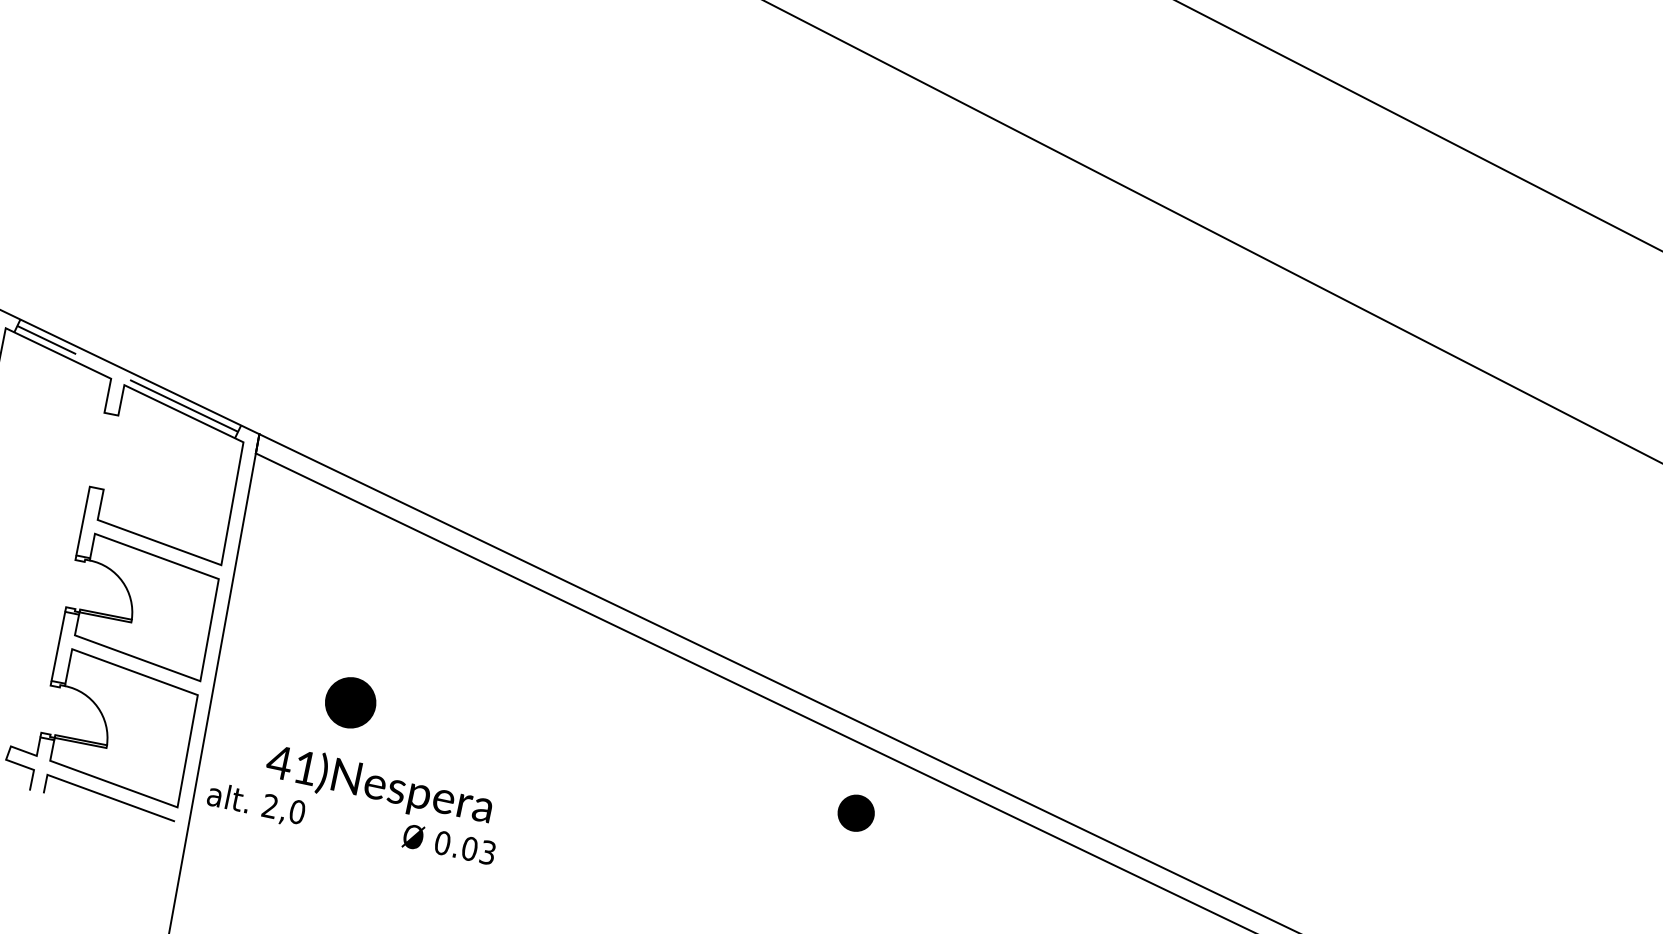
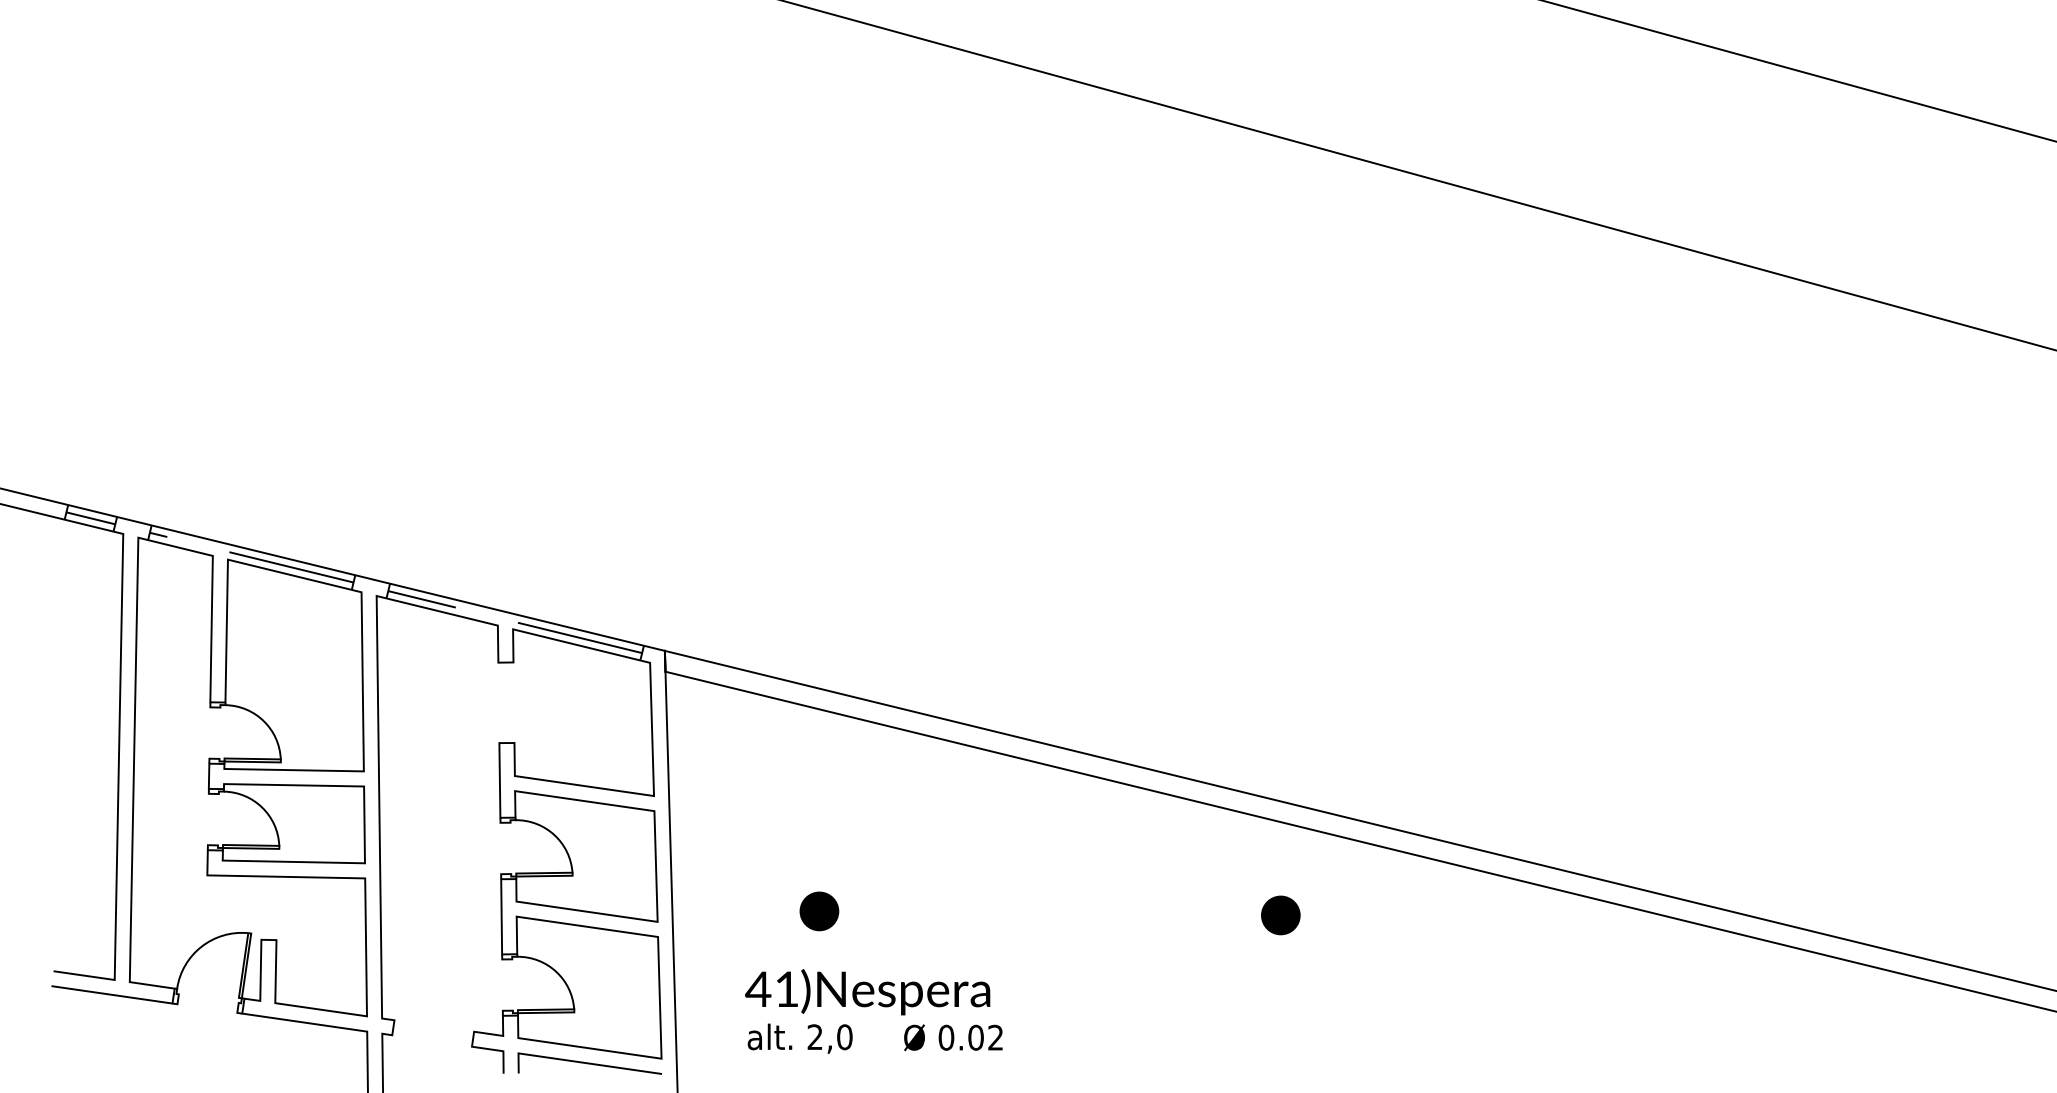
part: (350, 702) -> (819, 911), size x0.71
text: (255, 804) -> (799, 1038), moved
part: (855, 813) -> (1280, 915), moved
text: (487, 852) -> (995, 1037), 0.03 -> 0.02

